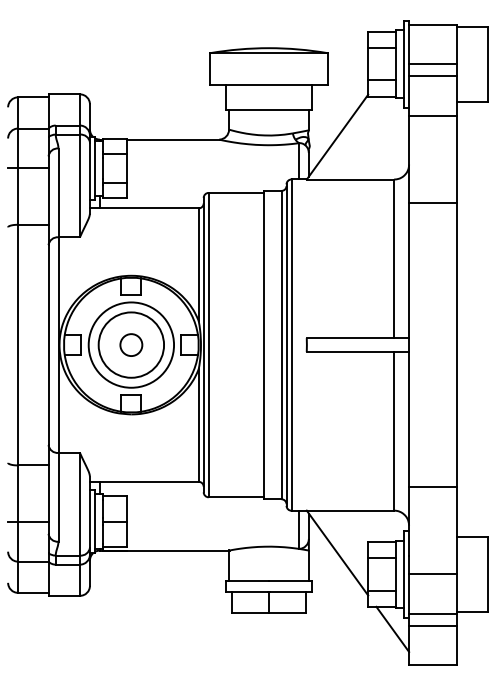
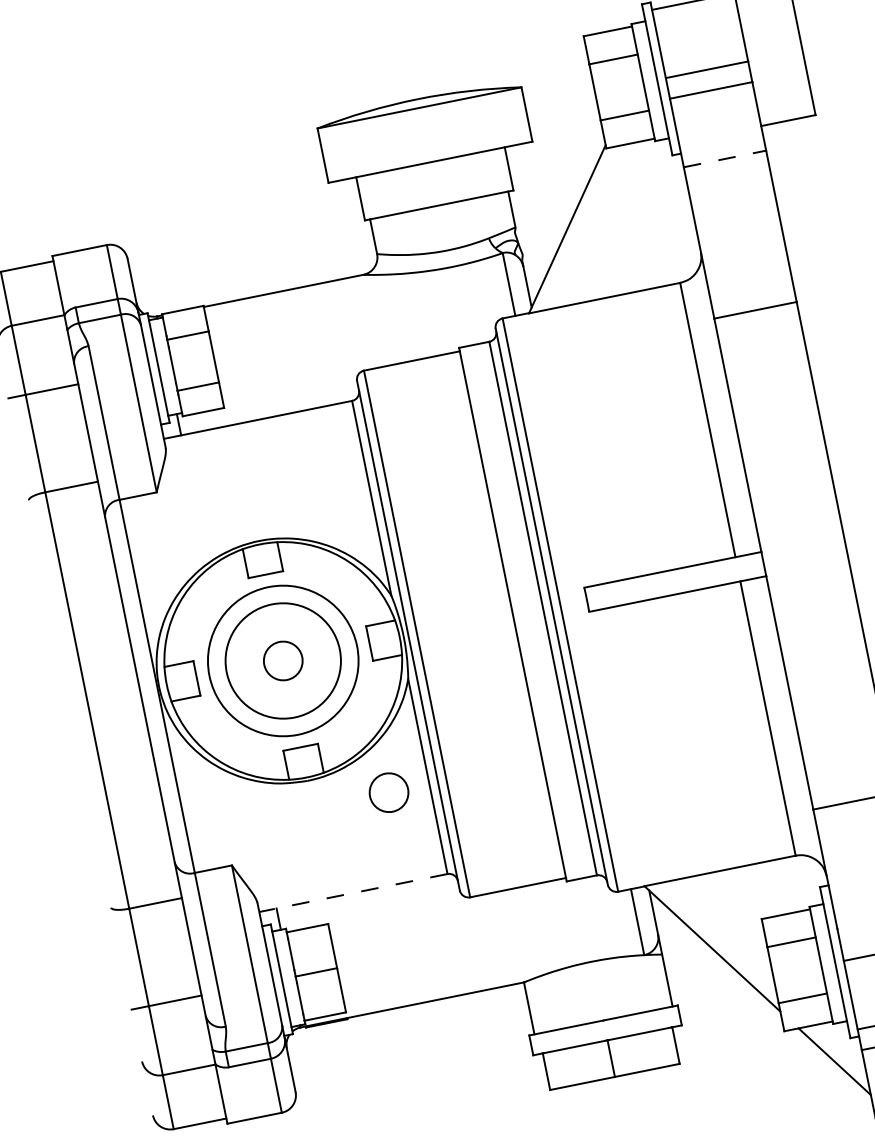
line: (432, 115) -> (724, 158), solid -> dashed
circle: (175, 429) -> (389, 791), added
line: (143, 481) -> (351, 892), solid -> dashed

